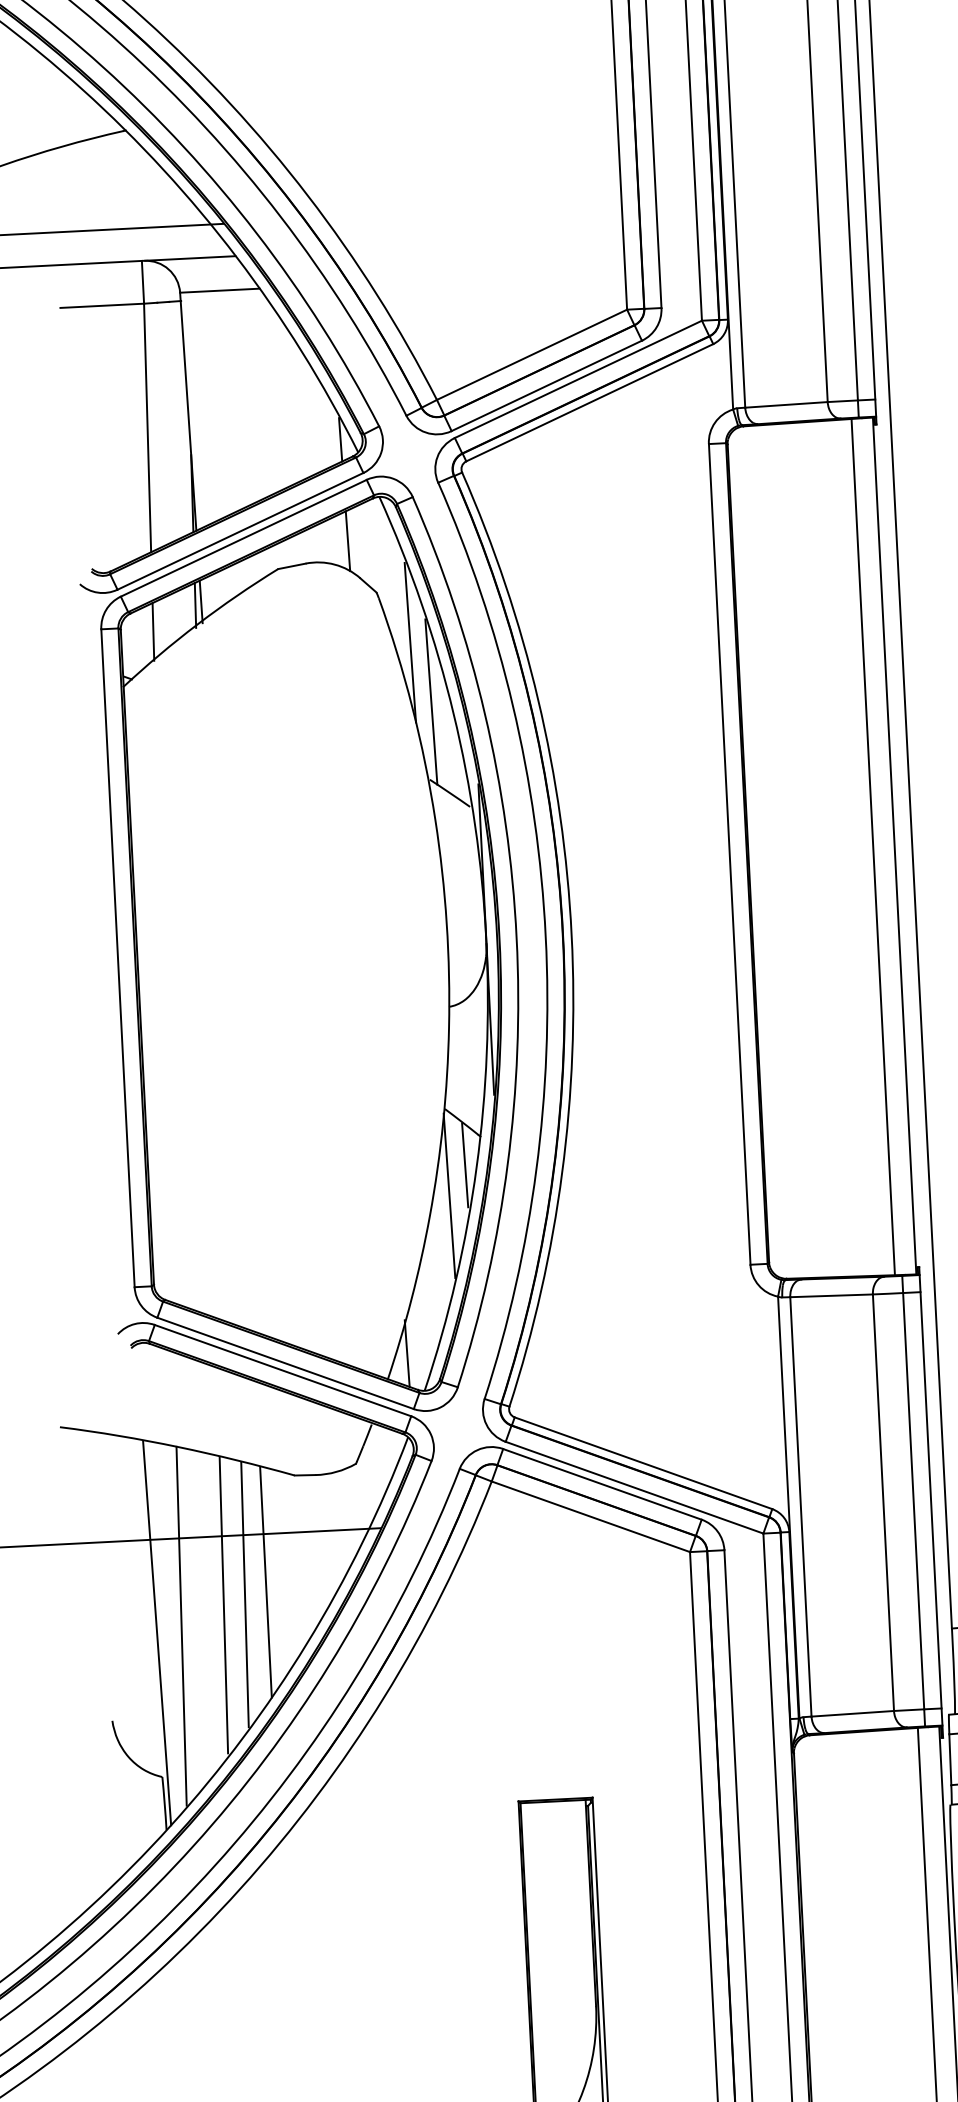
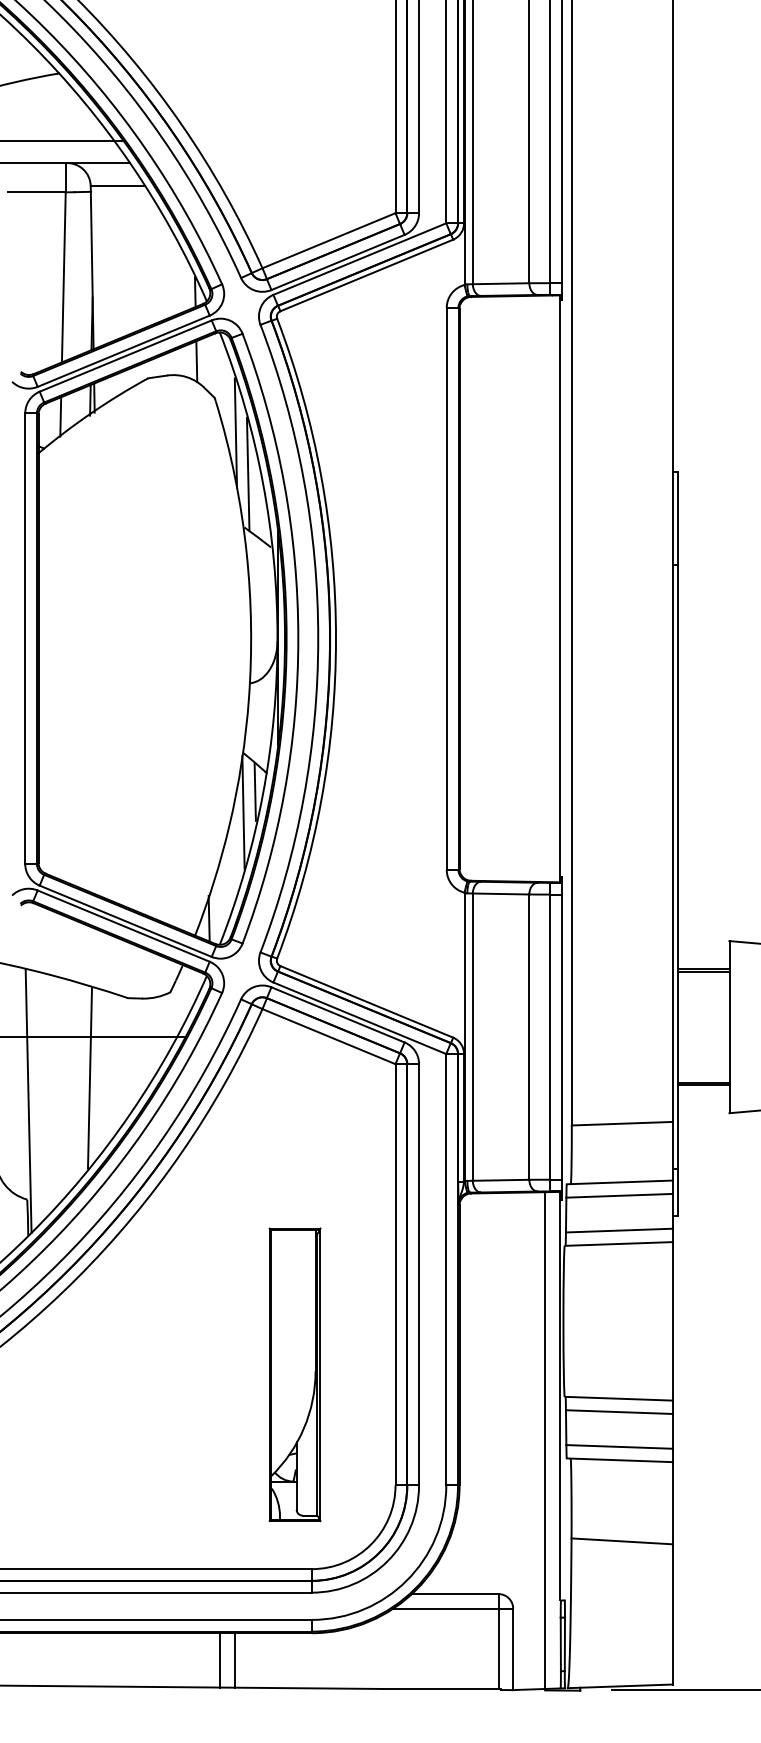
line: (873, 846) -> (545, 588), removed
line: (265, 1582) -> (104, 1070), removed
line: (222, 1605) -> (74, 1084), removed
line: (181, 1626) -> (45, 1097), removed

